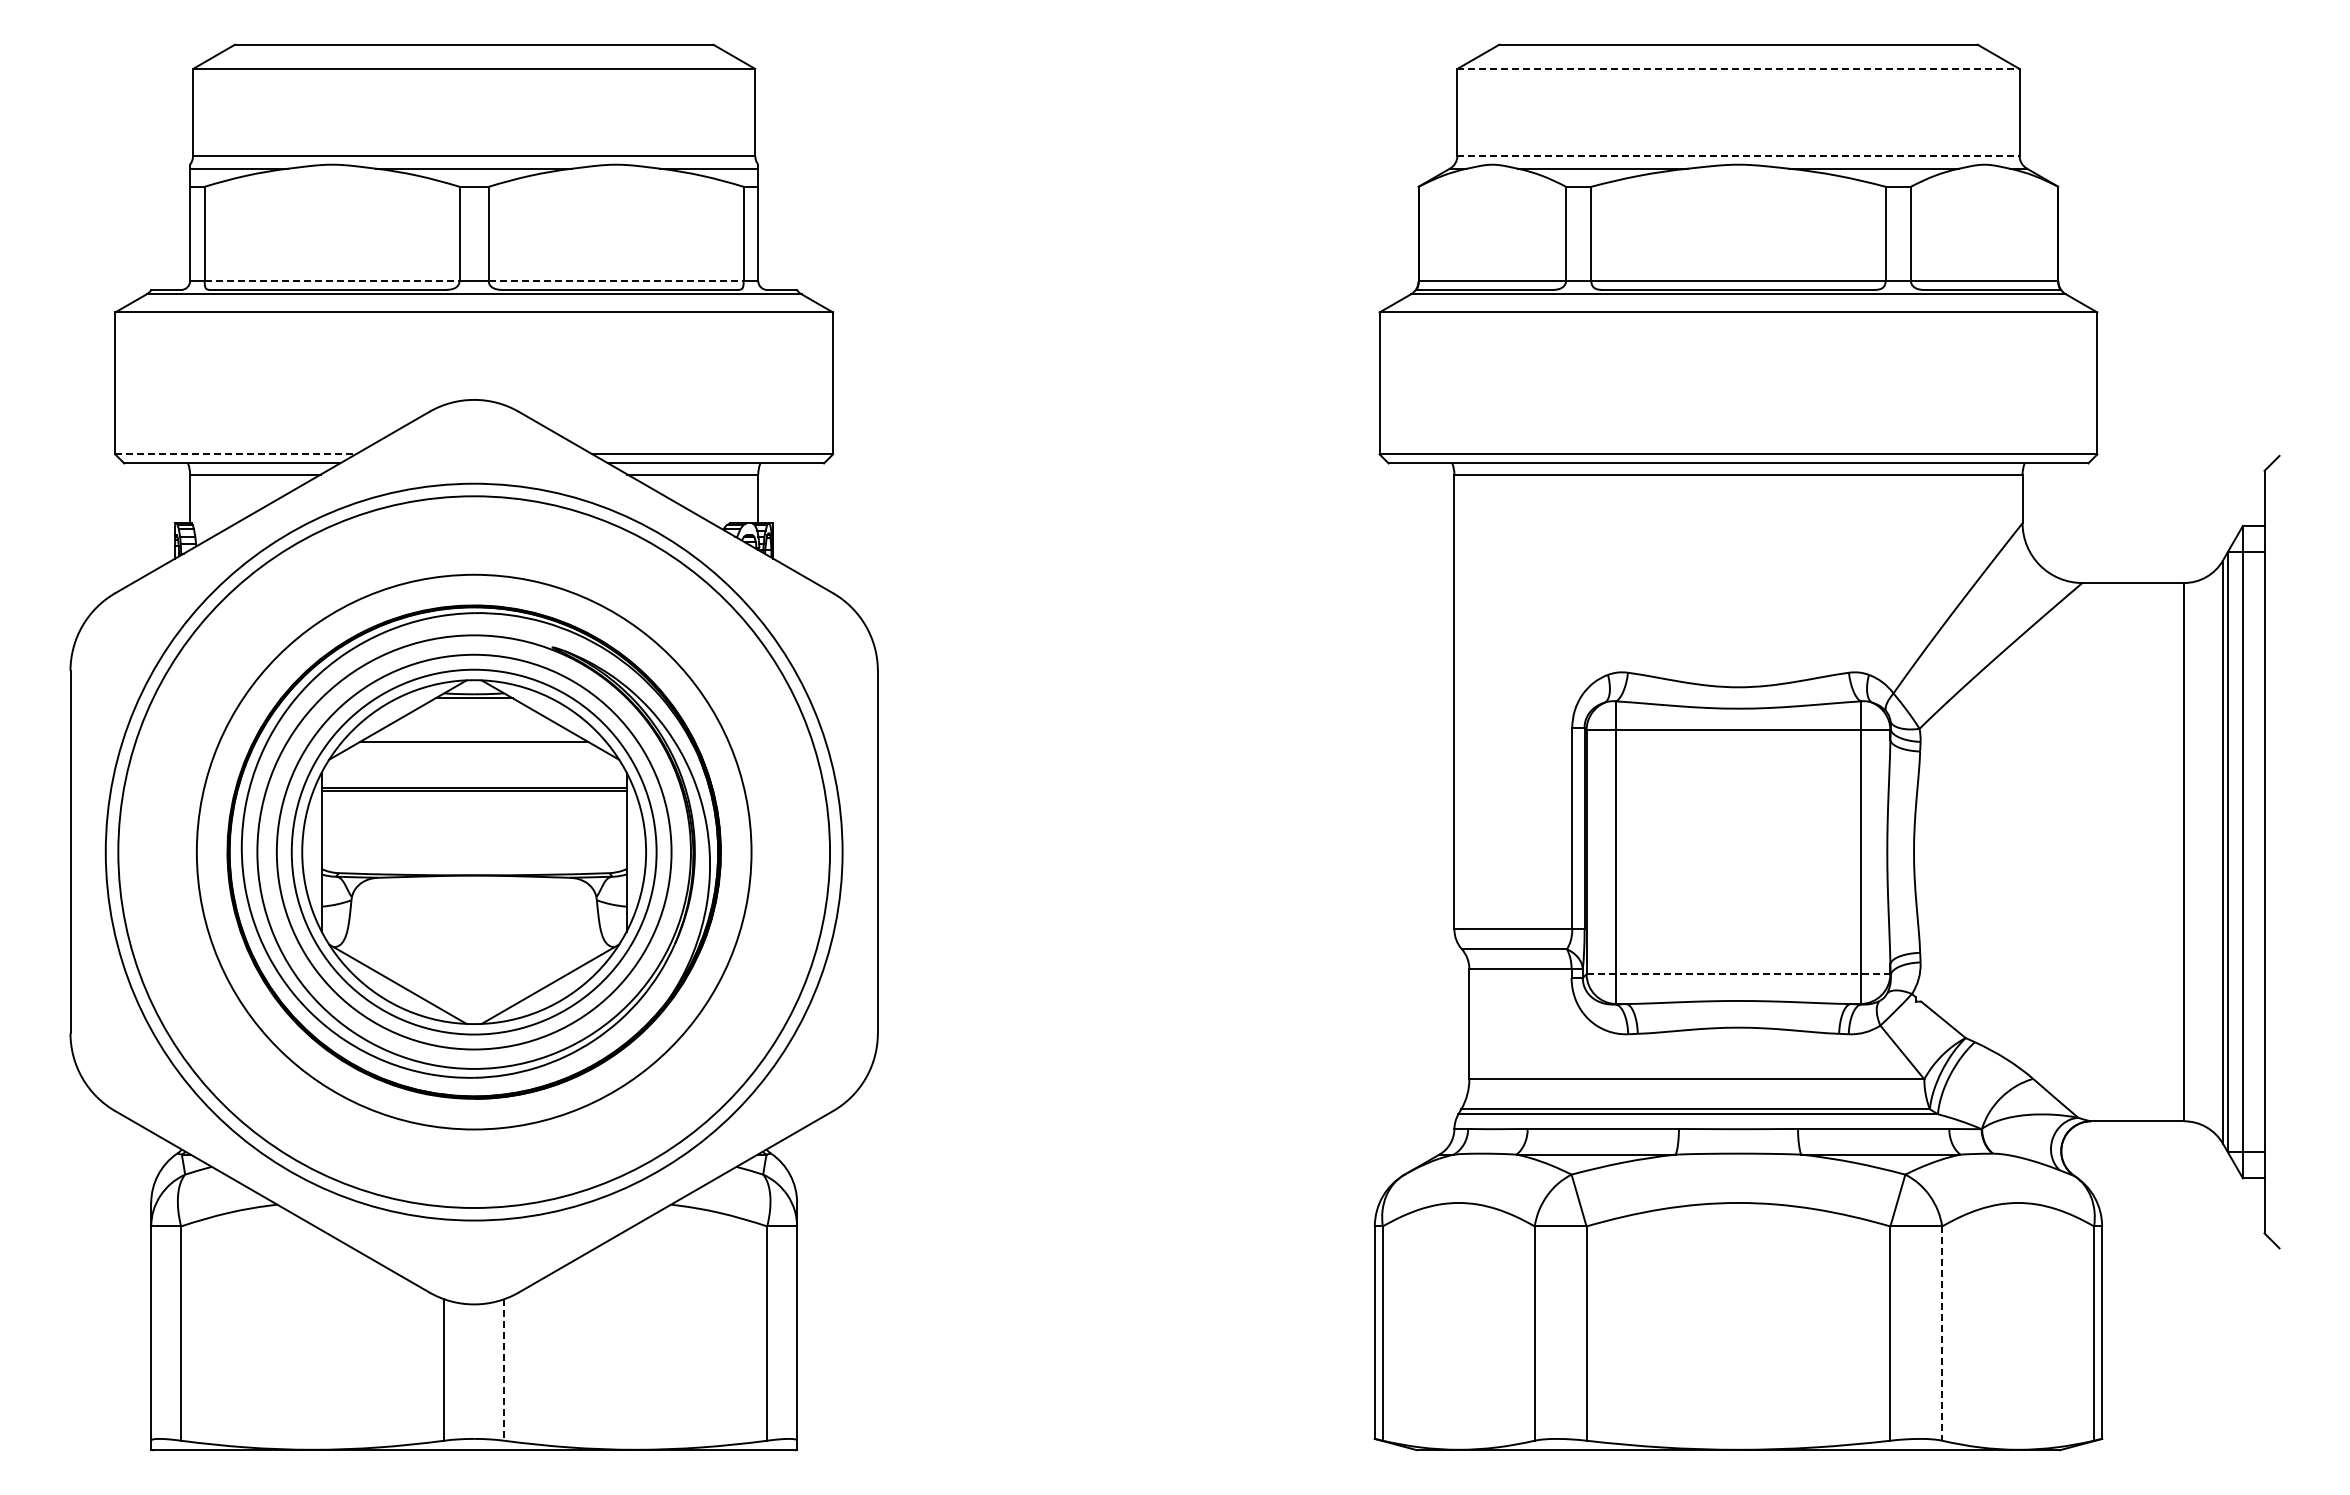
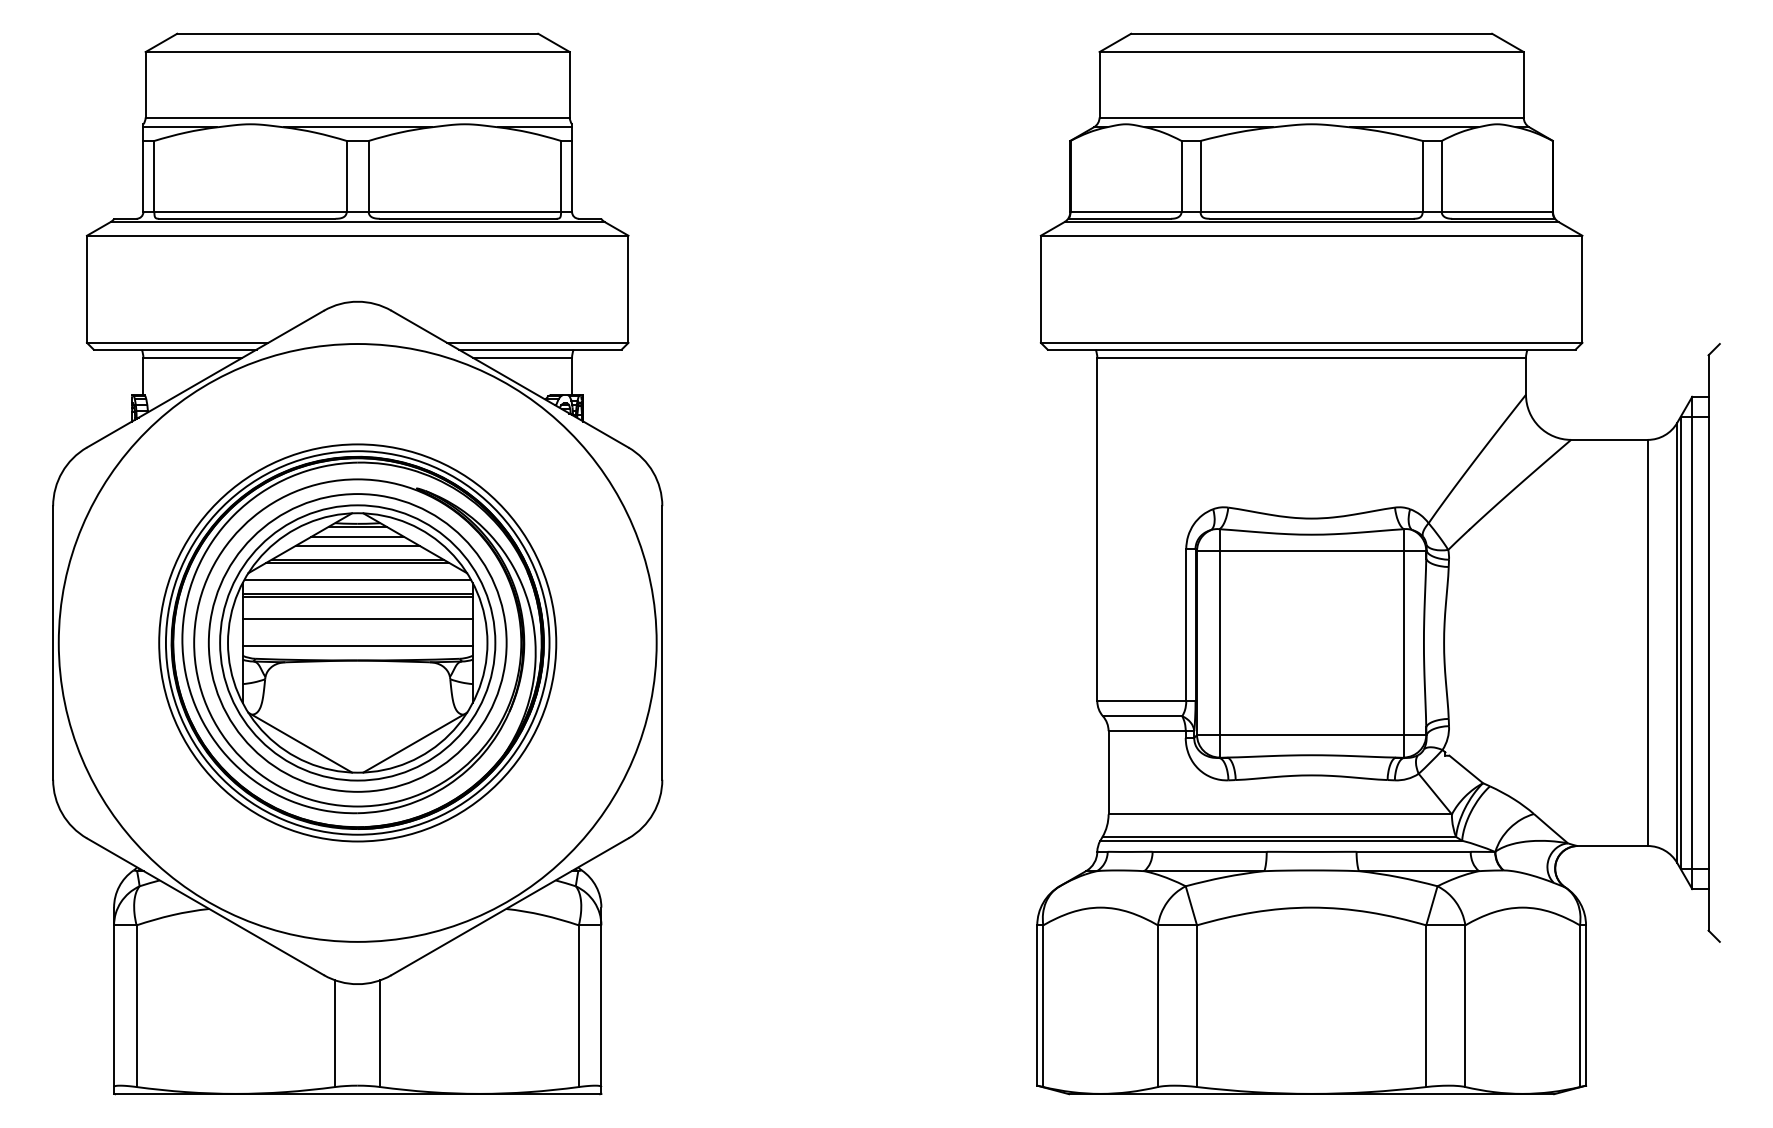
line: (1738, 68) -> (1311, 51), dashed -> solid
line: (1738, 155) -> (1311, 117), dashed -> solid
line: (332, 281) -> (250, 212), dashed -> solid
line: (616, 281) -> (465, 212), dashed -> solid
line: (236, 454) -> (178, 342), dashed -> solid
line: (473, 711) -> (357, 536), added
line: (473, 723) -> (357, 545), added
line: (474, 745) -> (357, 562), added
line: (474, 768) -> (357, 579), added
line: (473, 820) -> (357, 619), added
circle: (473, 851) -> (357, 642), size x1.43
circle: (474, 851) -> (357, 642), size x0.71
circle: (474, 852) -> (357, 643), size x0.71
line: (473, 856) -> (357, 646), added
line: (1738, 974) -> (1311, 735), dashed -> solid
line: (1942, 1334) -> (1465, 1006), dashed -> solid
line: (504, 1370) -> (380, 1034), dashed -> solid

